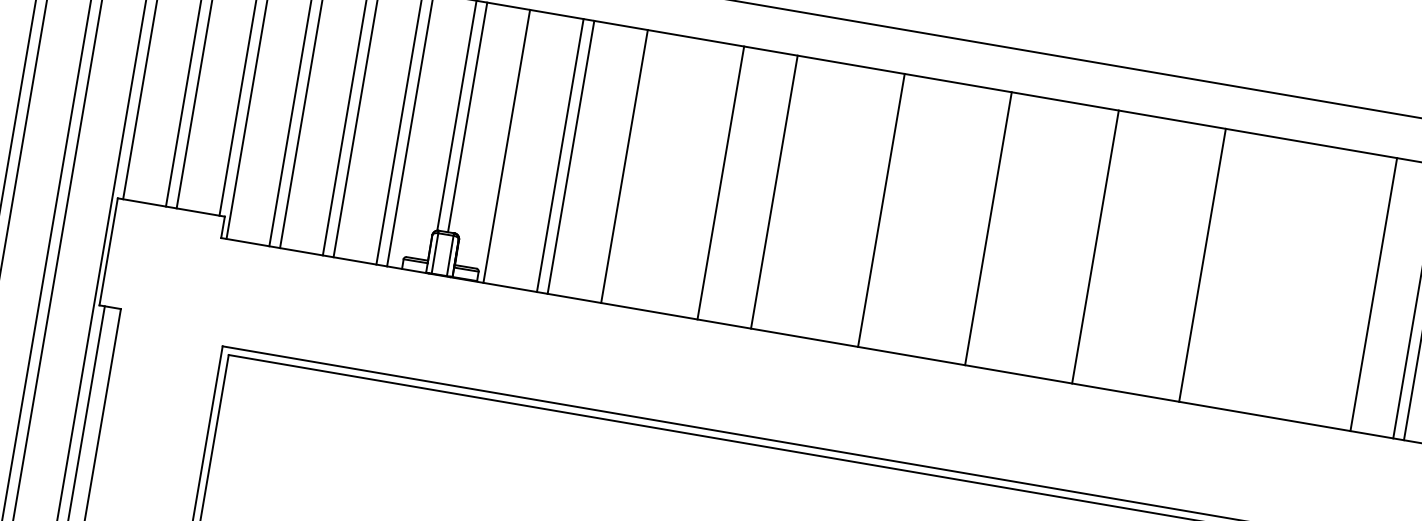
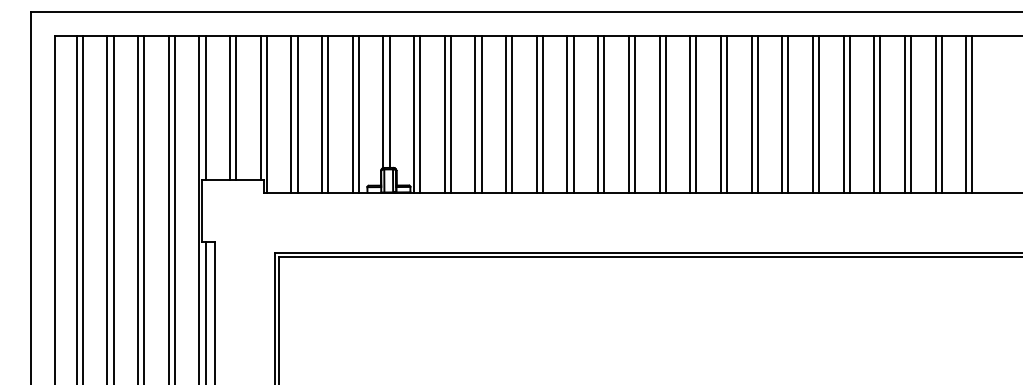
line: (517, 148) -> (420, 114), added
line: (613, 164) -> (475, 114), added
line: (667, 173) -> (506, 114), added
line: (678, 175) -> (512, 114), added
line: (730, 184) -> (542, 114), added
line: (784, 193) -> (573, 114), added
line: (828, 201) -> (598, 114), added
line: (838, 203) -> (604, 114), added
line: (891, 212) -> (634, 114), added
line: (934, 219) -> (659, 114), added
line: (945, 221) -> (665, 114), added
line: (999, 230) -> (696, 114), added
line: (1041, 237) -> (720, 114), added
line: (1051, 239) -> (726, 114), added
line: (1105, 248) -> (757, 114), added
line: (1149, 256) -> (782, 114), added
line: (1160, 258) -> (788, 114), added
line: (1214, 267) -> (819, 114), added
line: (1255, 274) -> (843, 114), added
line: (1266, 276) -> (849, 114), added
line: (1310, 283) -> (874, 114), added
line: (1320, 285) -> (880, 114), added
line: (1362, 292) -> (904, 114), added

